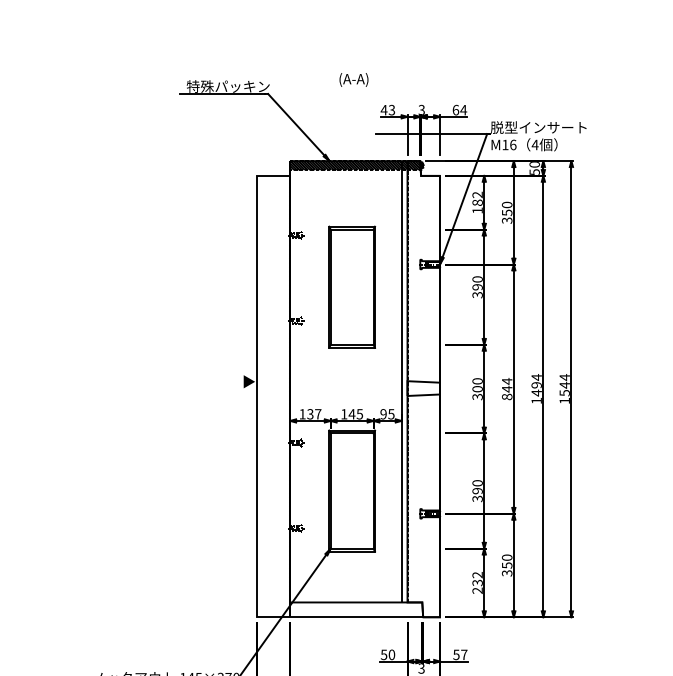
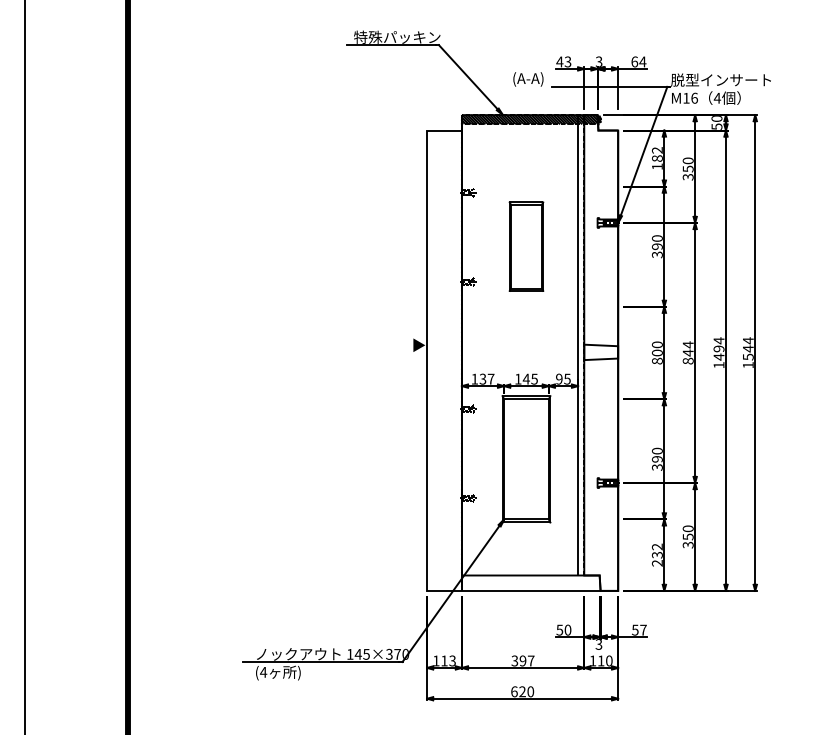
text: (354, 80) -> (528, 79), moved
part: (352, 287) -> (526, 246), size x0.7
text: (477, 396) -> (657, 360), 300 -> 800

